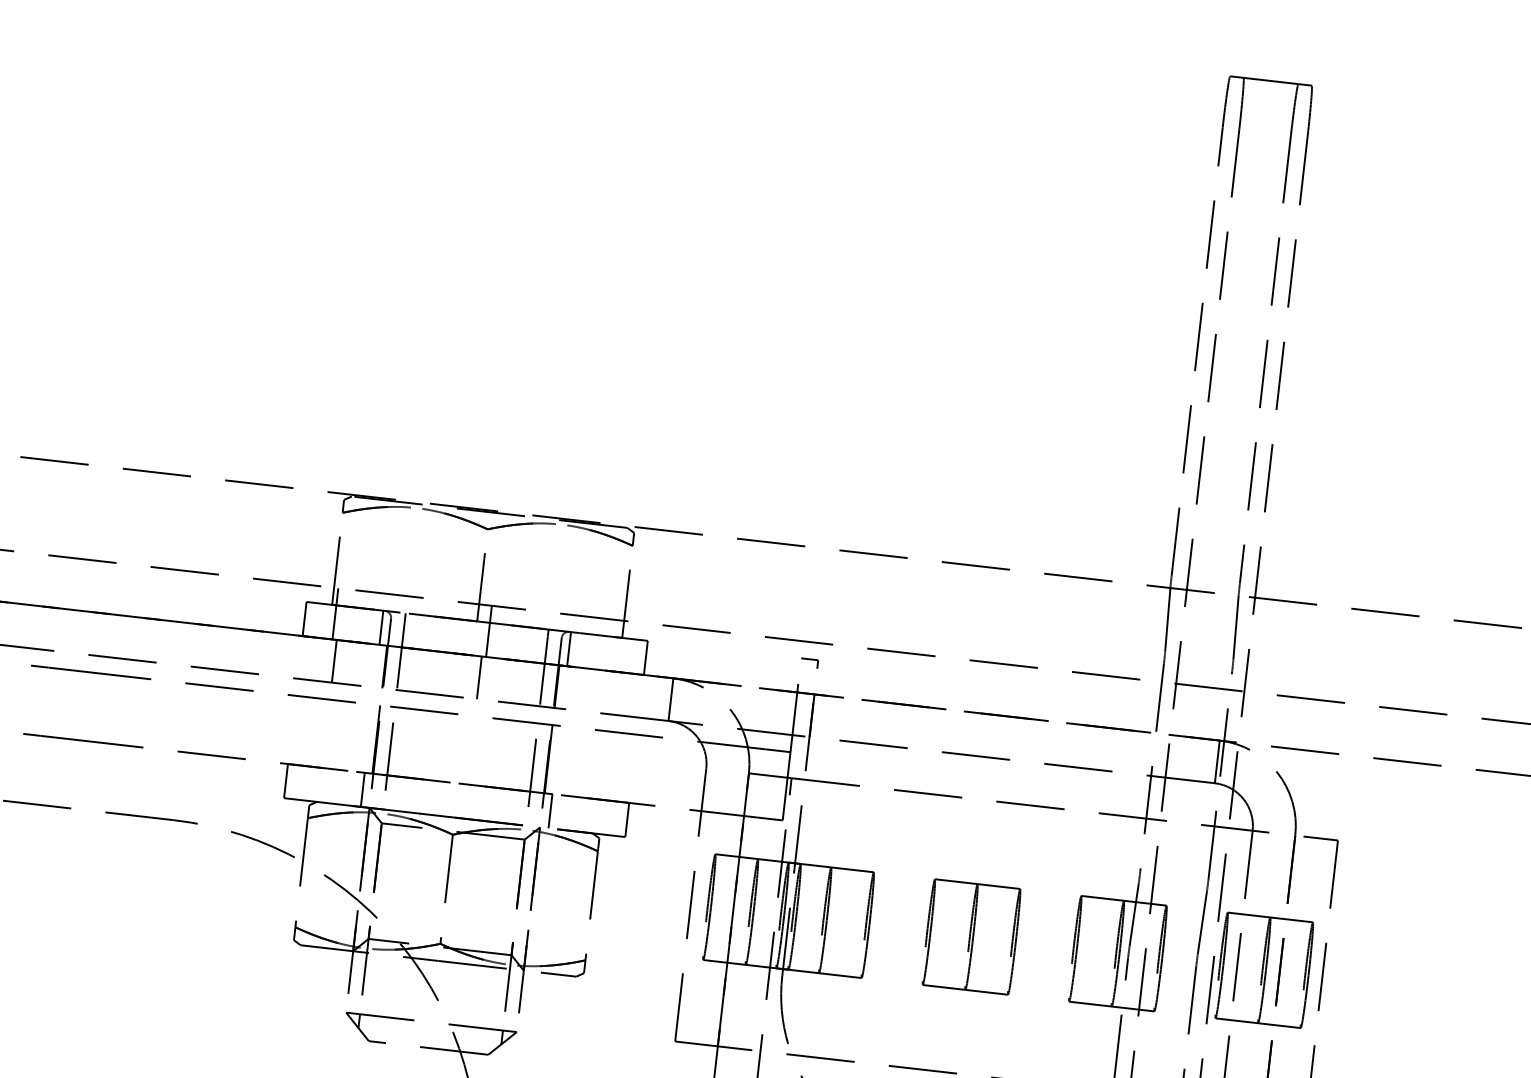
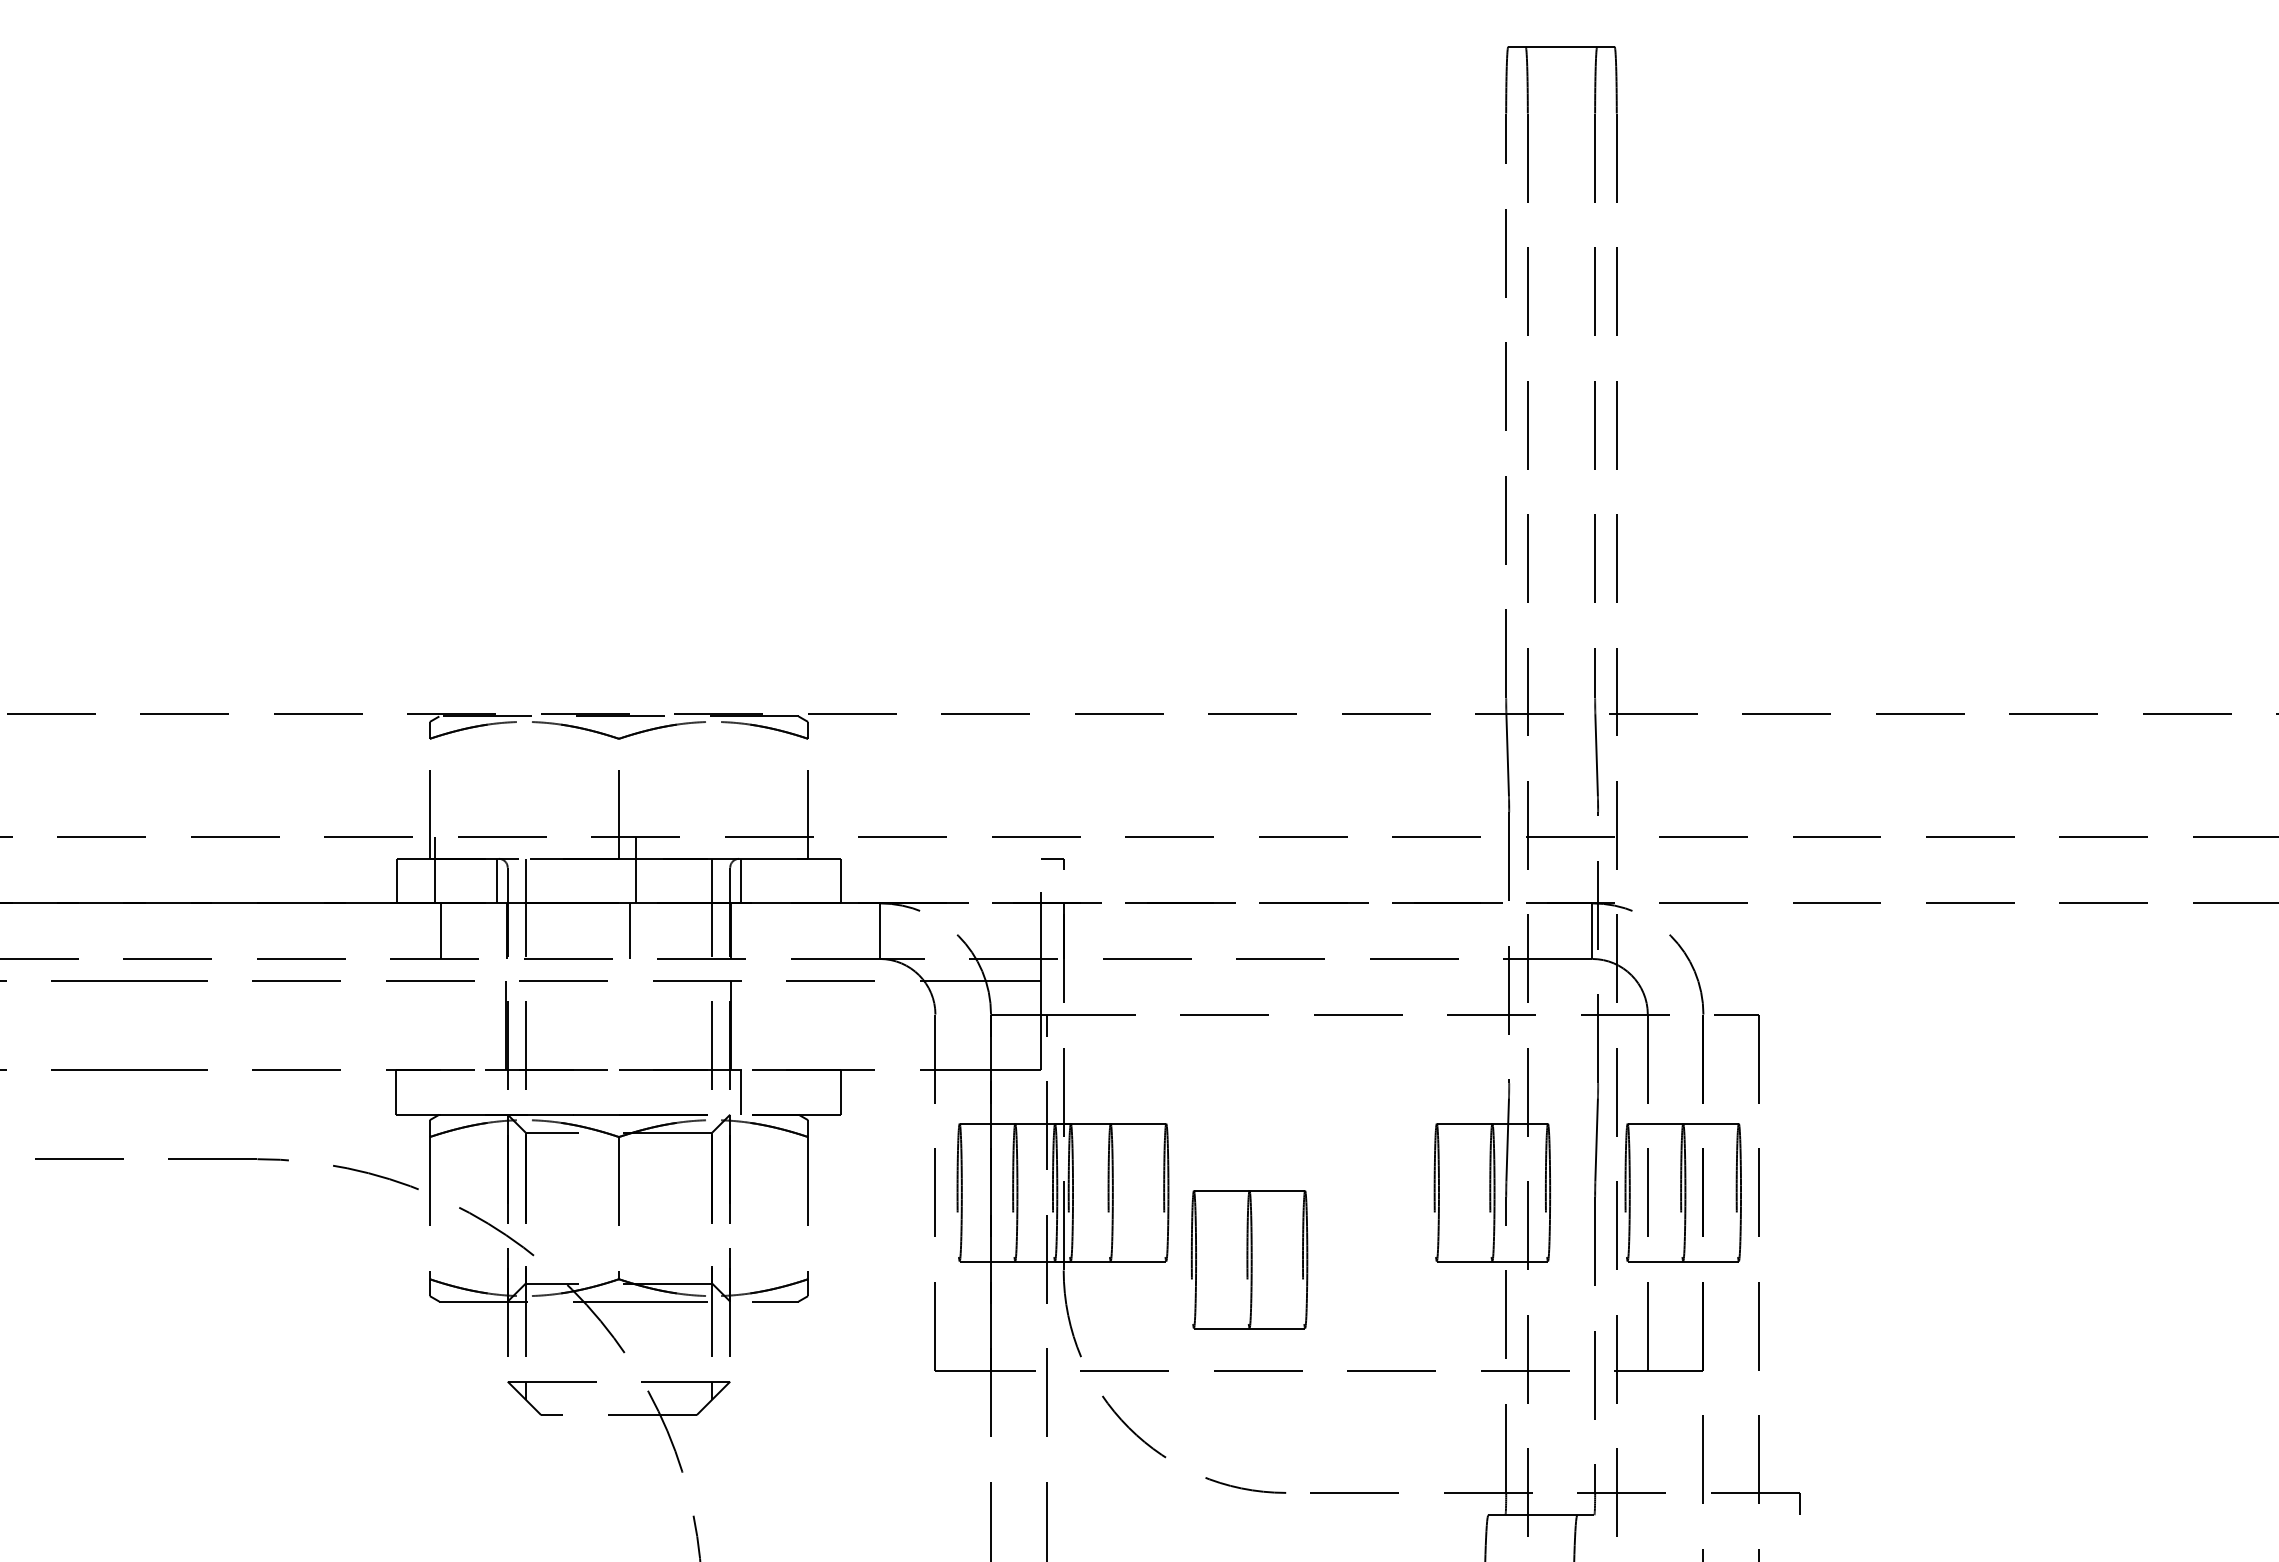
line: (362, 789) -> (496, 1092), removed
part: (971, 936) -> (1249, 1259), moved

